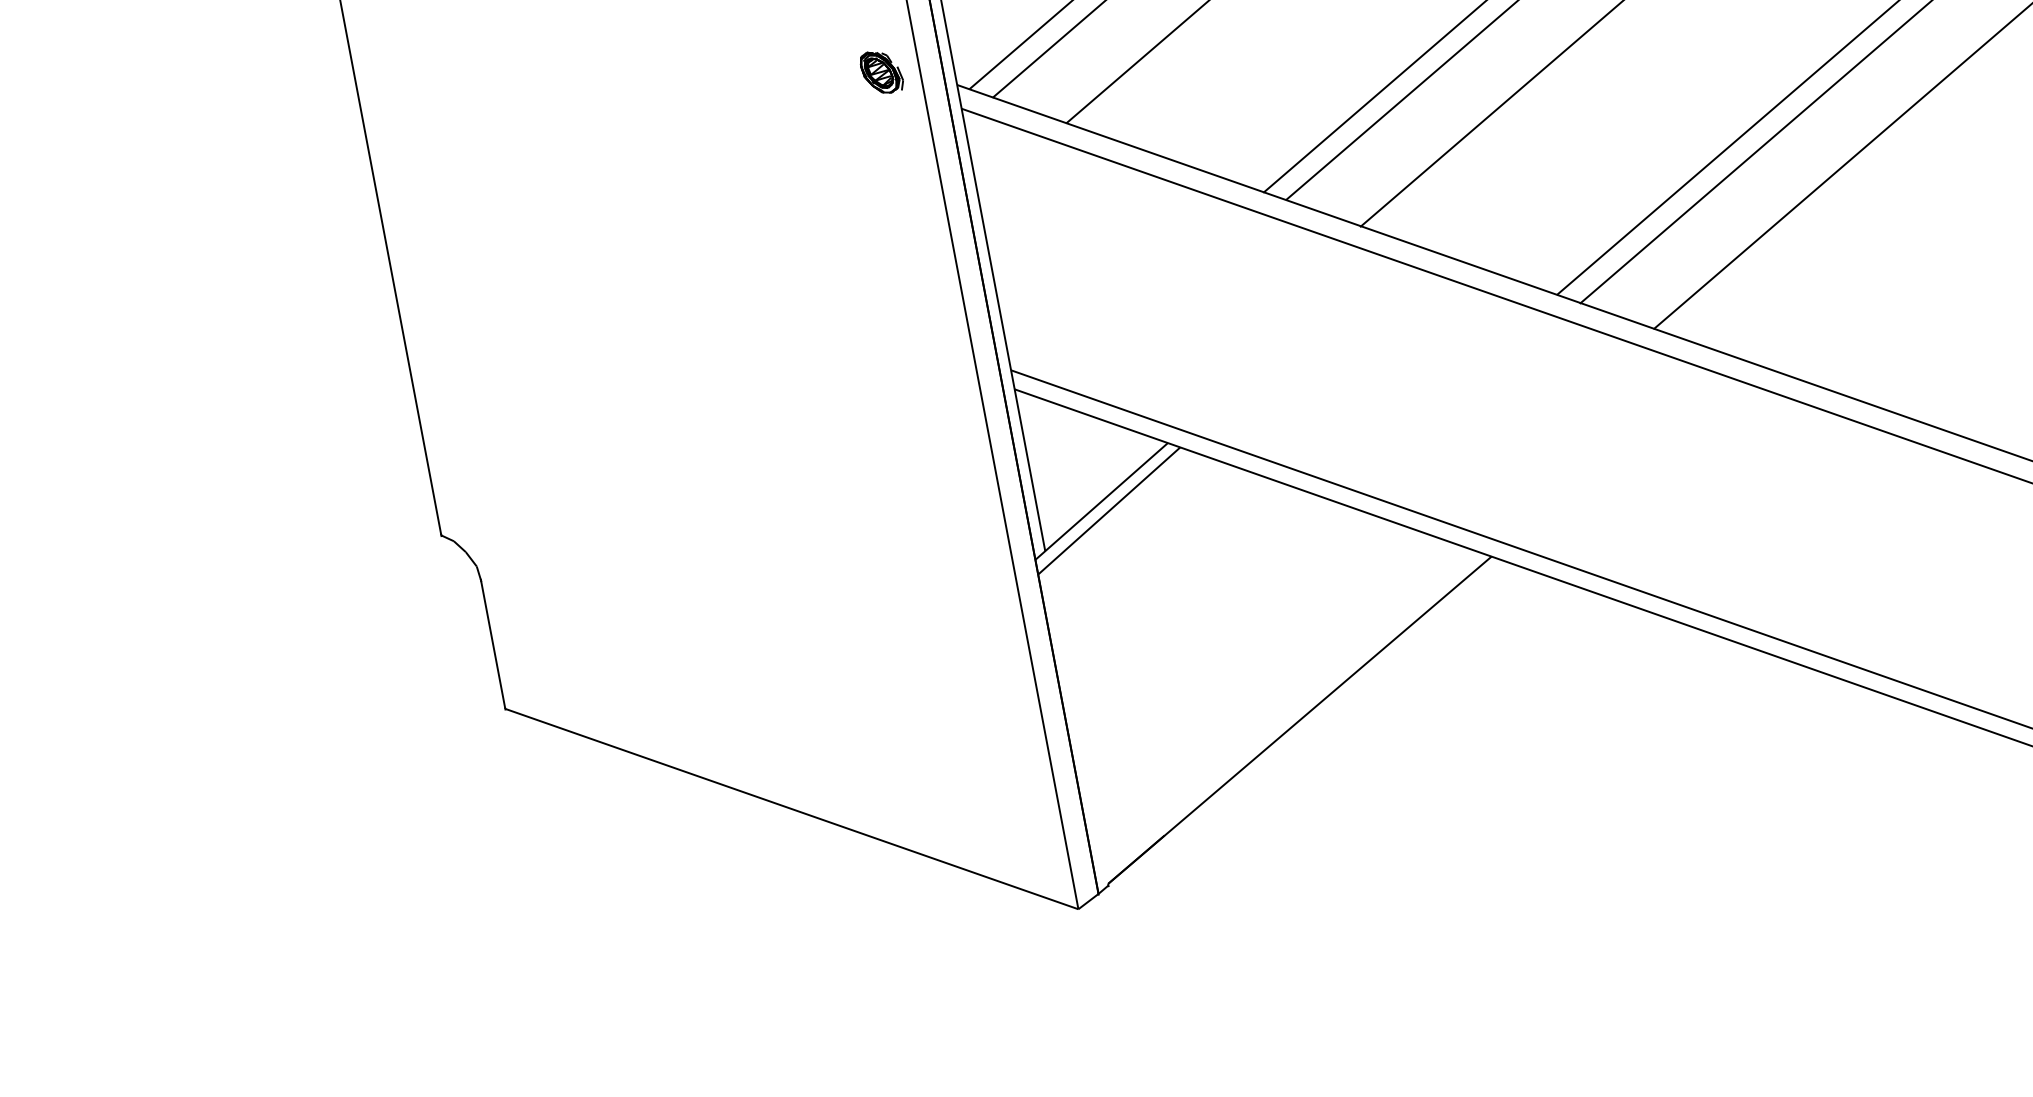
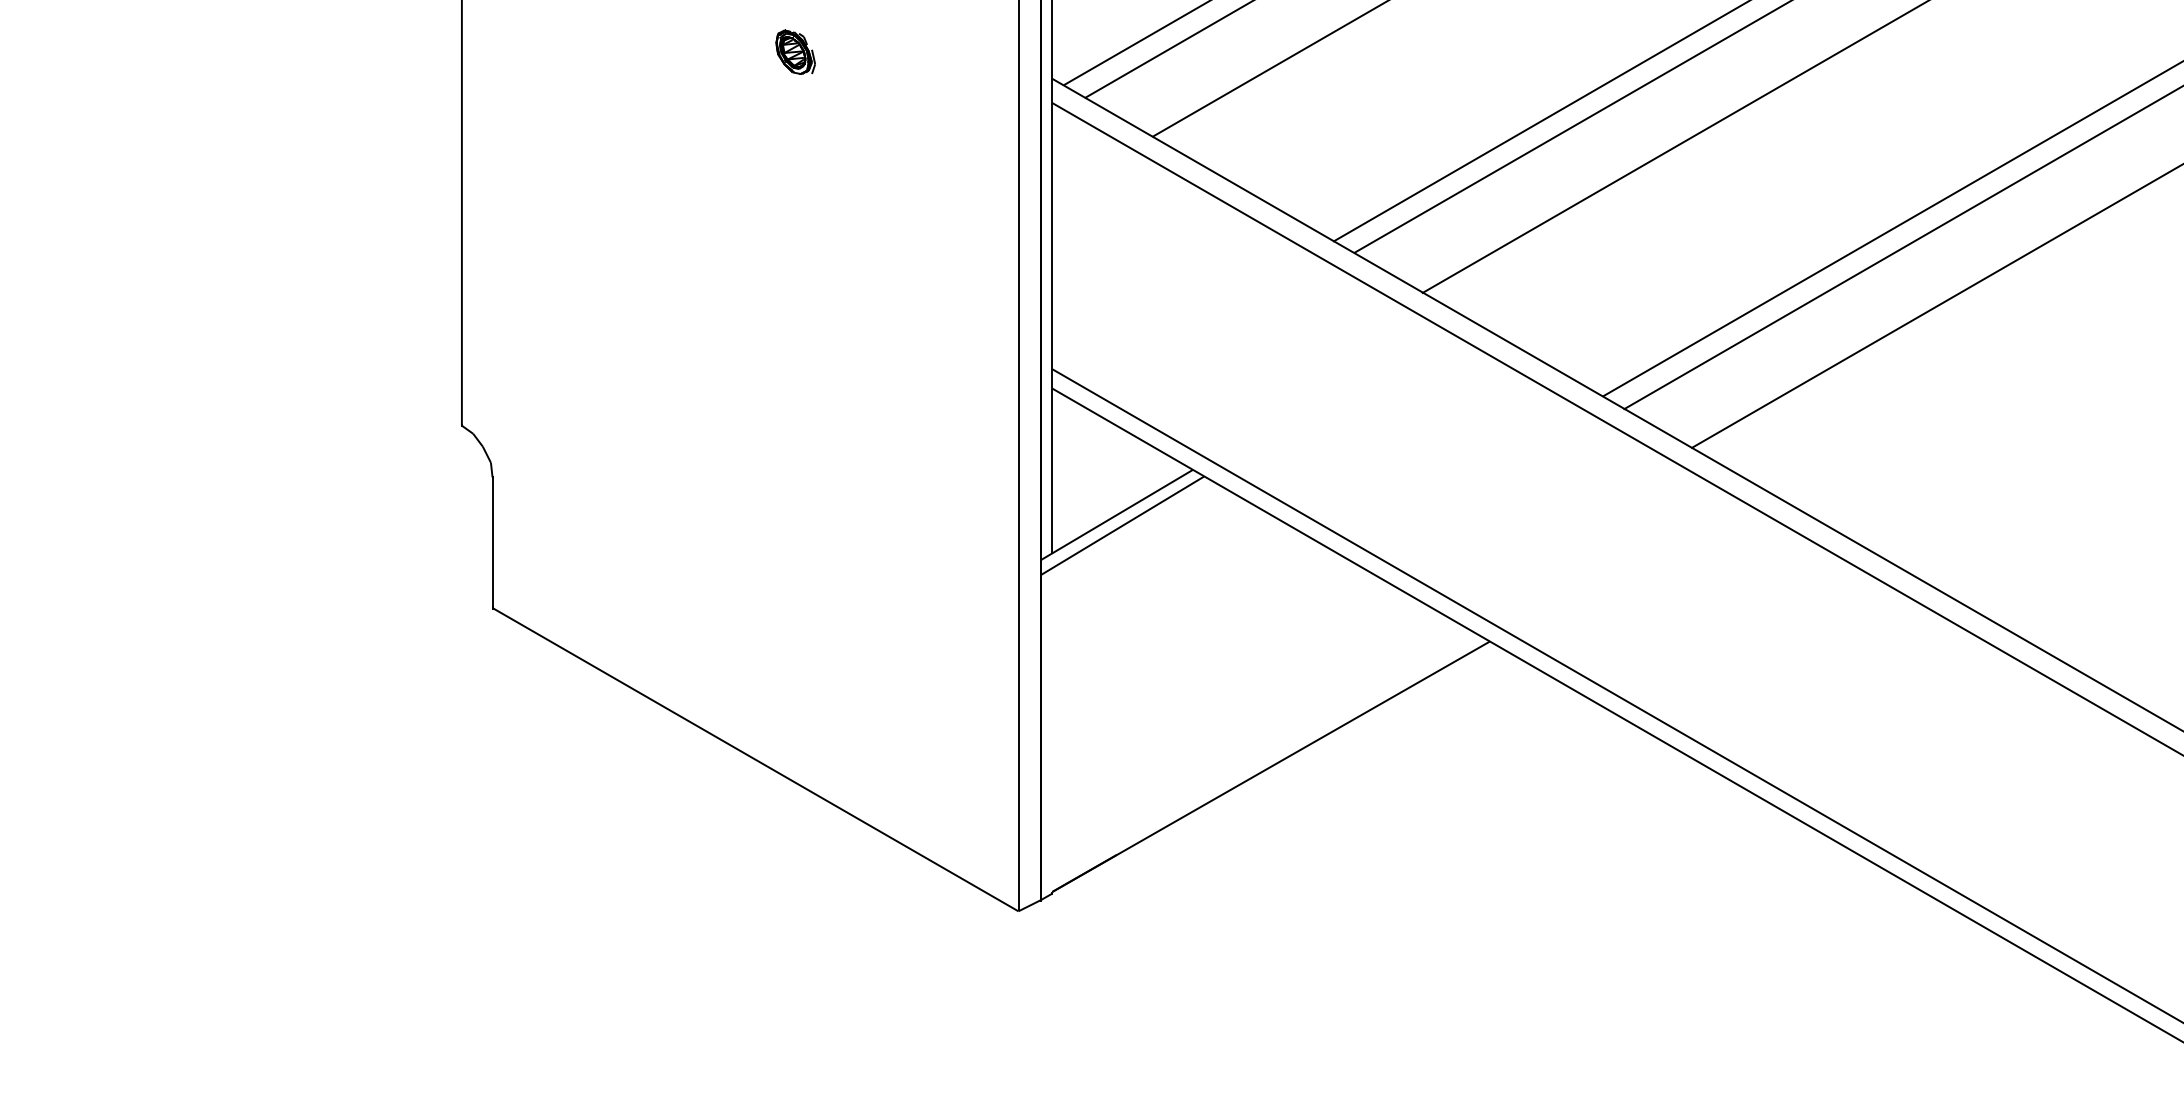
part: (881, 71) -> (795, 51), moved

